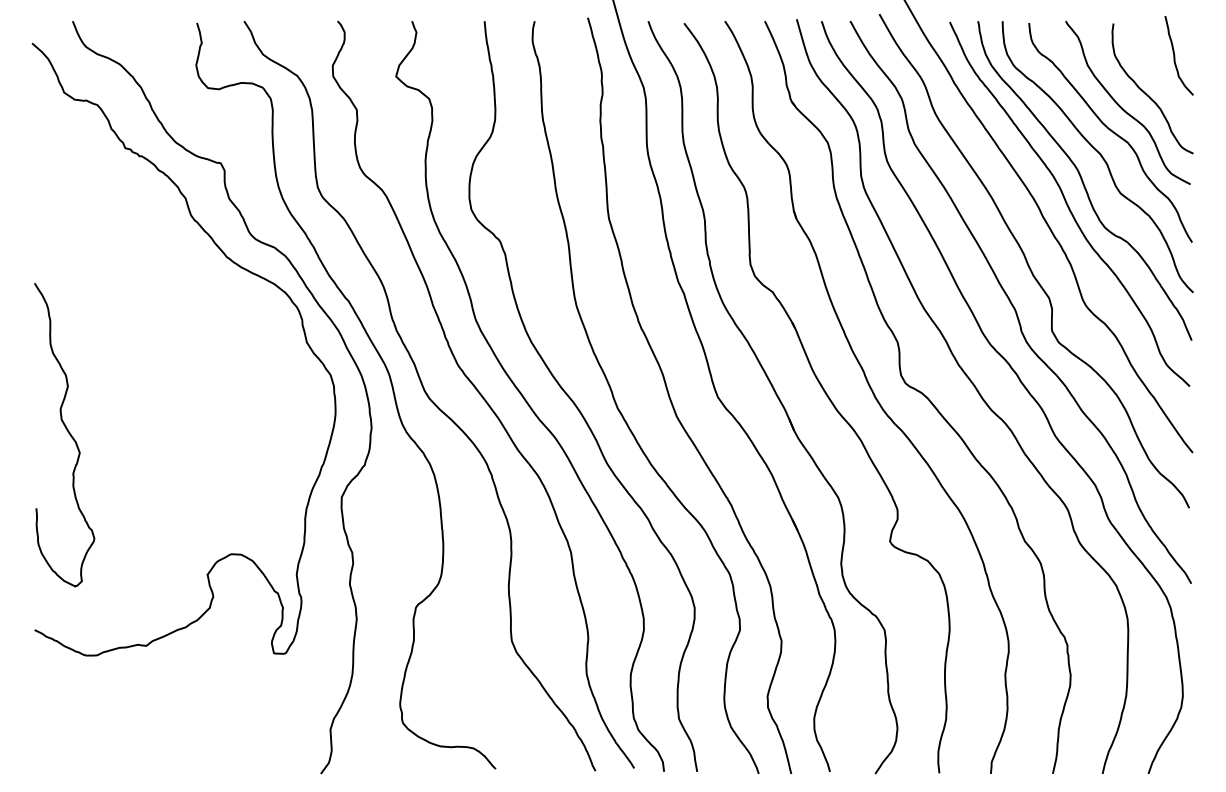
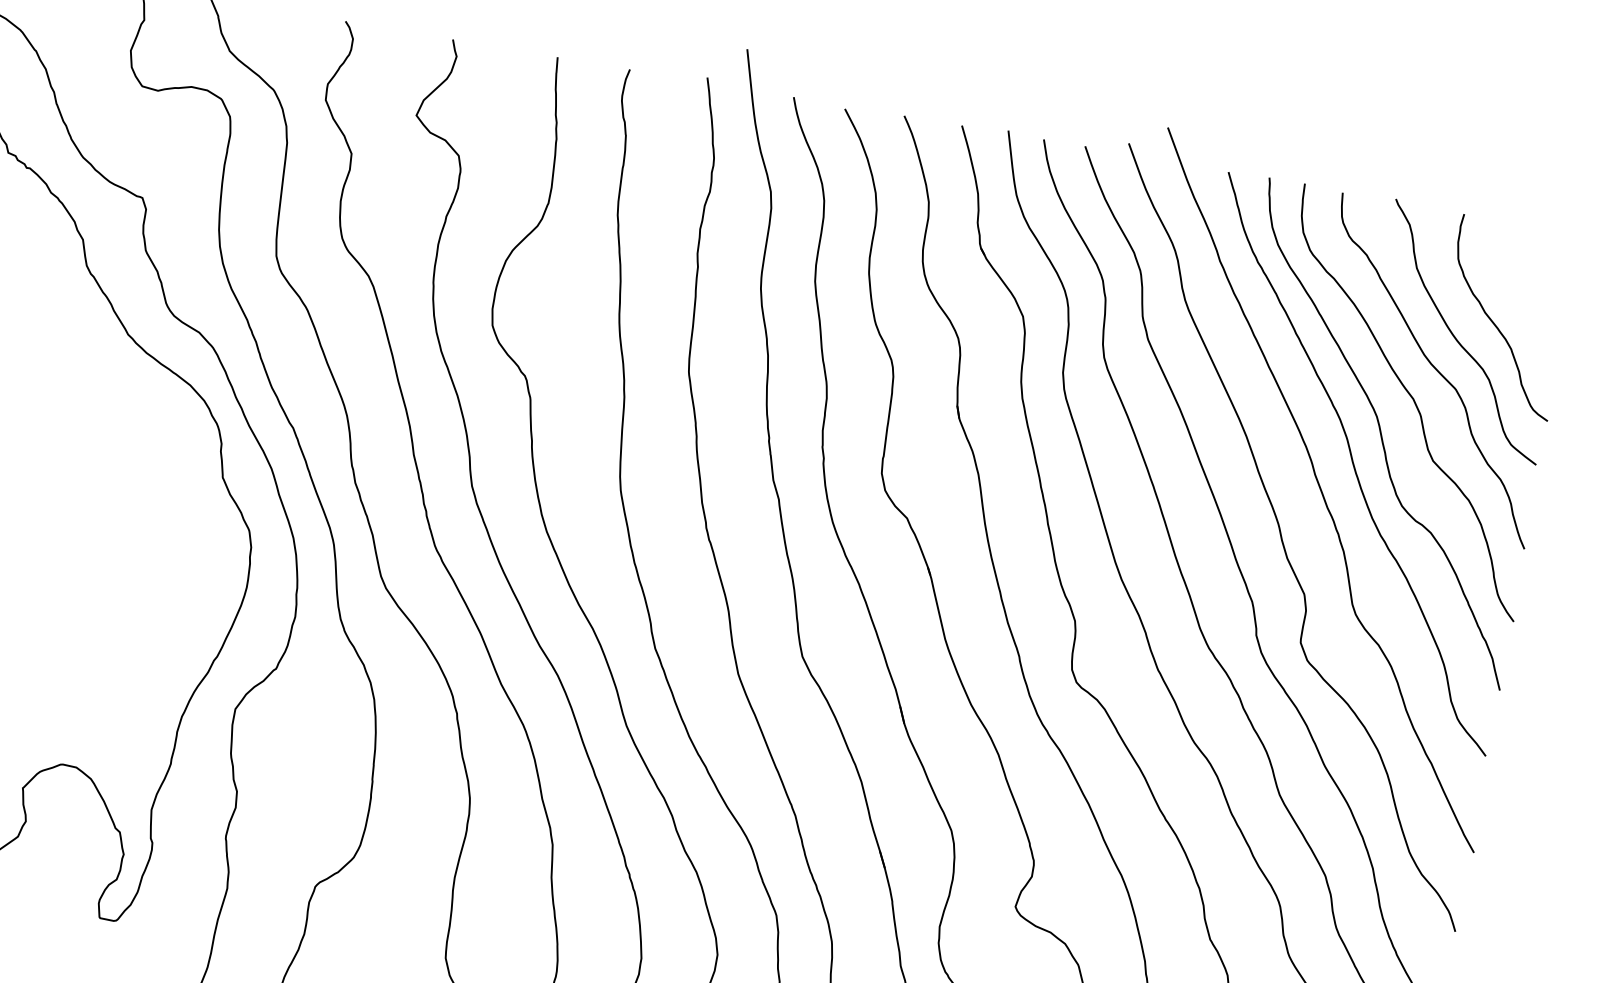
curve: (1175, 55) -> (1545, 275), removed

